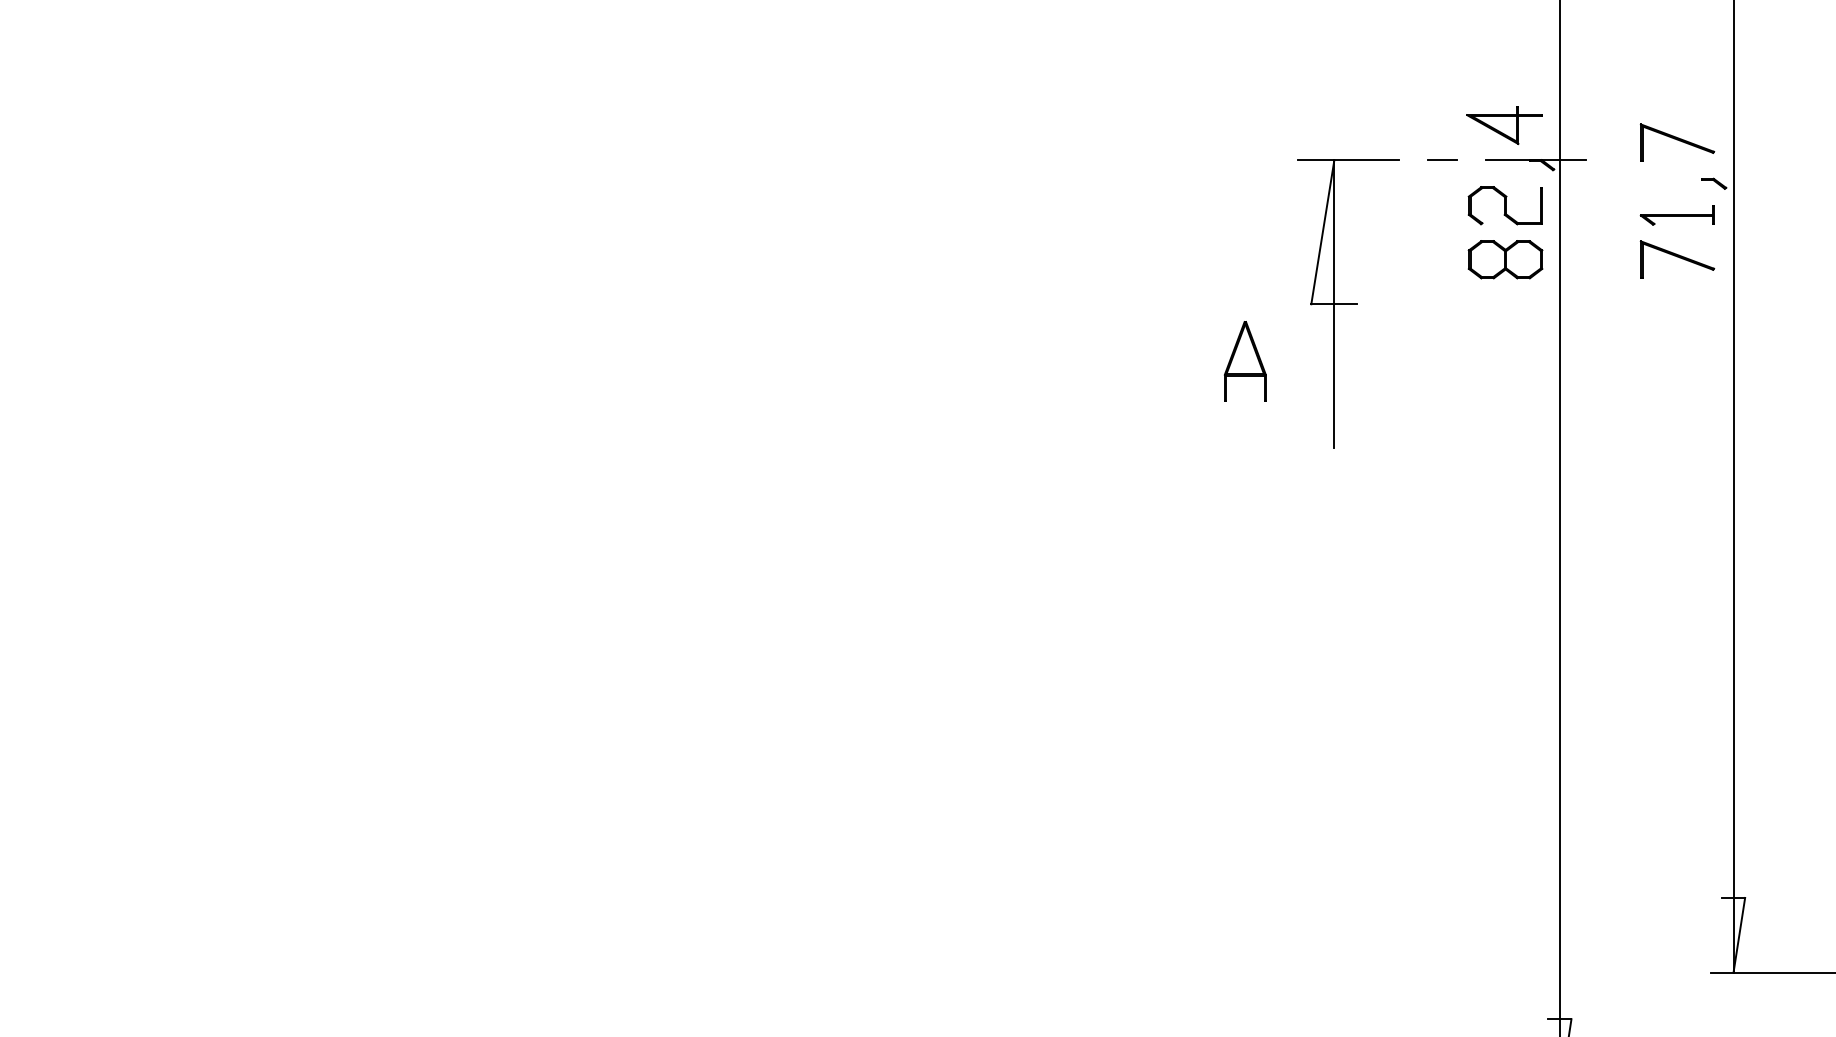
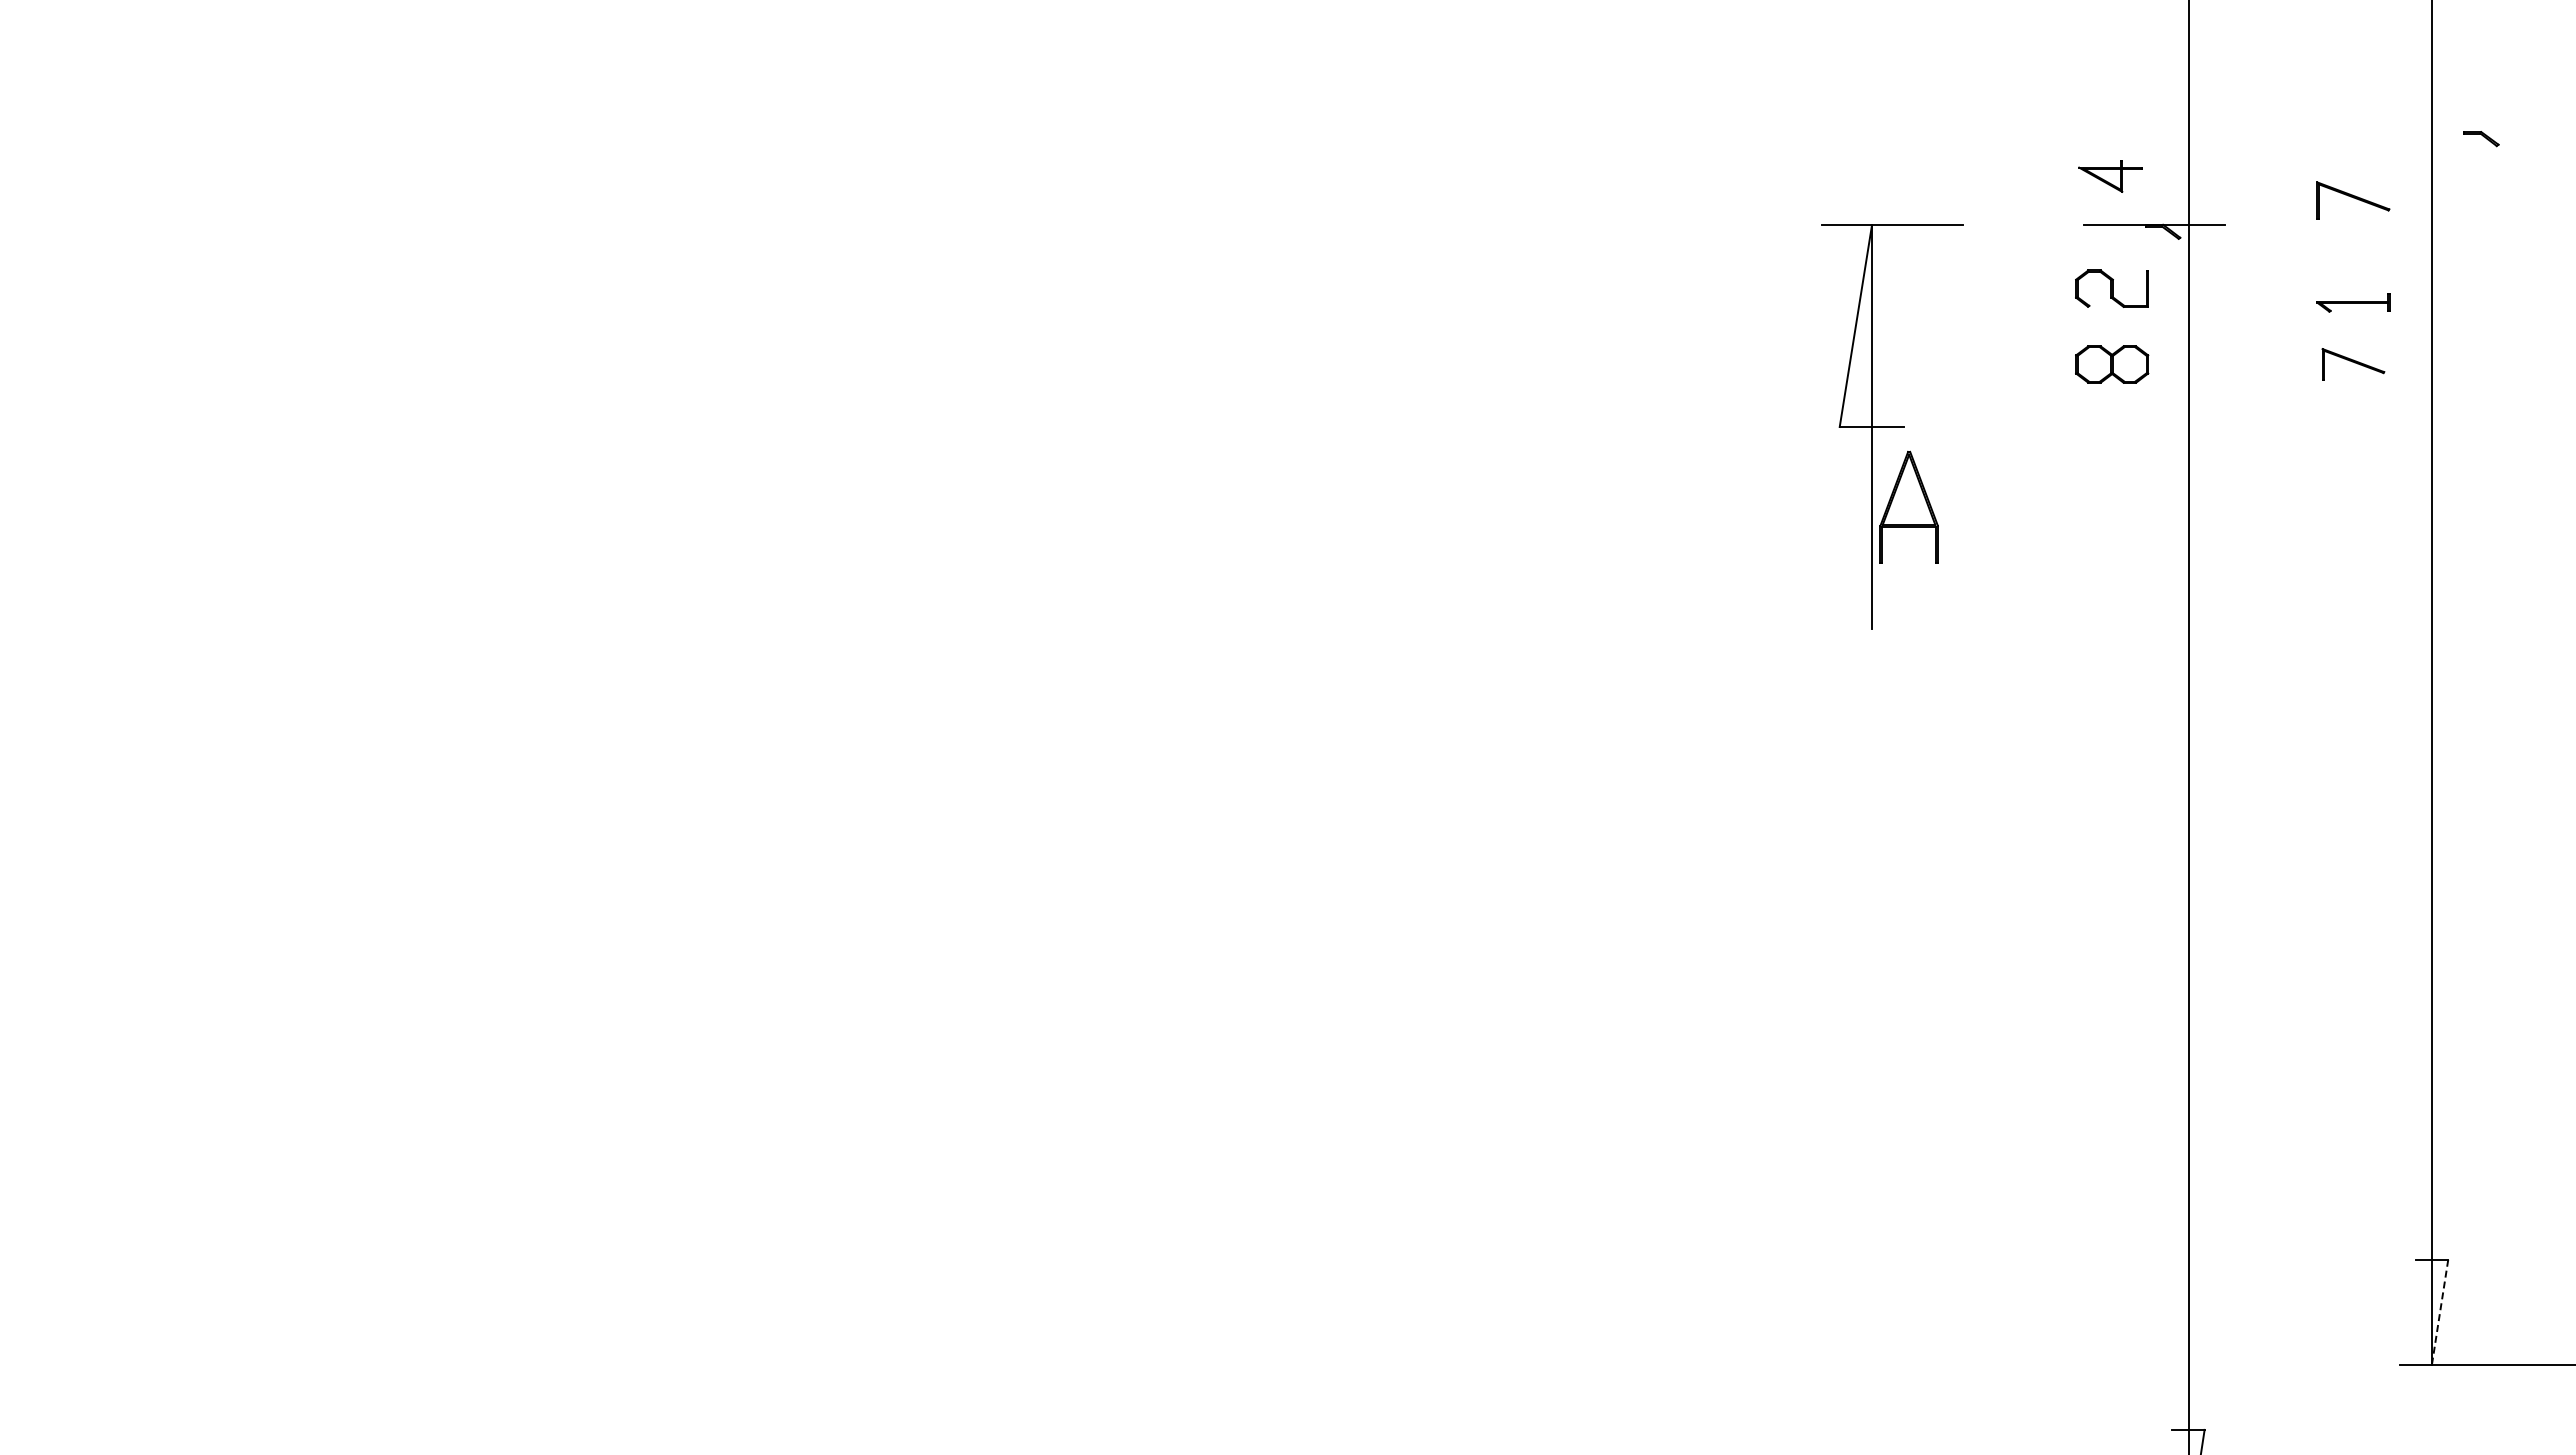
part: (1504, 125) -> (2110, 176), size x0.6
part: (1677, 142) -> (2353, 200), size x0.7
line: (1442, 160) -> (2023, 225), removed
part: (1713, 184) -> (2481, 139), moved
part: (1505, 205) -> (2111, 288), size x0.7
part: (1677, 215) -> (2353, 302), size x0.7
part: (1505, 259) -> (2111, 364), size x0.7
part: (1677, 259) -> (2353, 364), size x0.6
part: (1244, 360) -> (1908, 506), moved
line: (1739, 934) -> (2440, 1311), solid -> dashed

